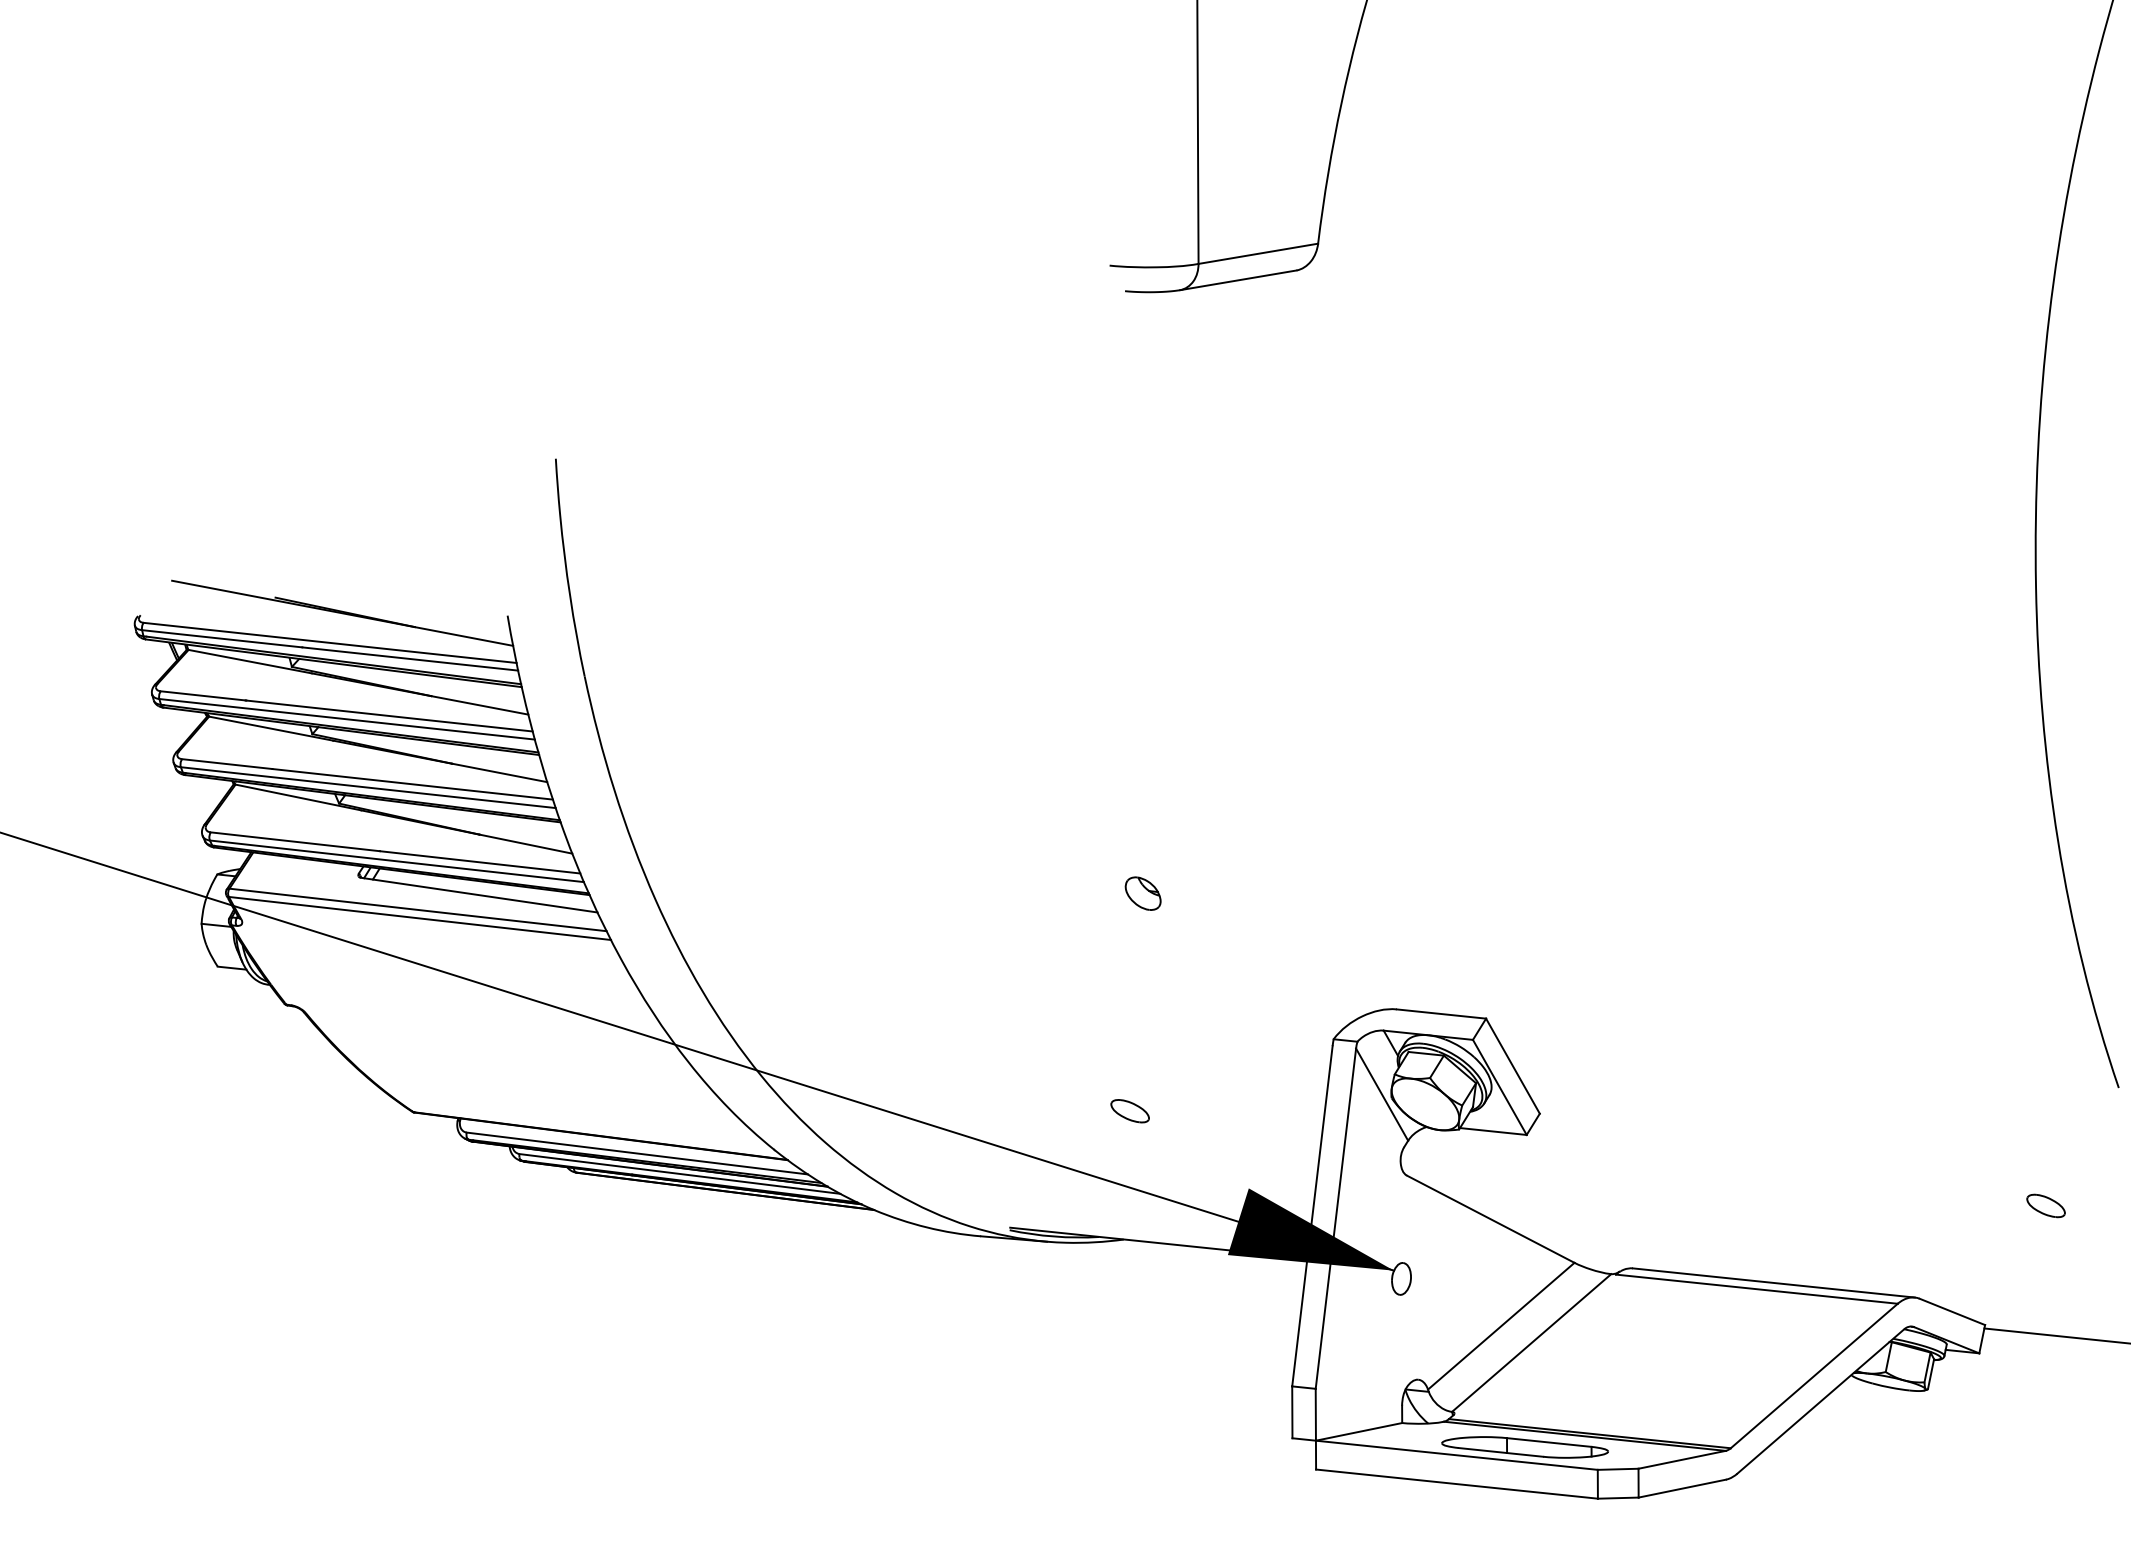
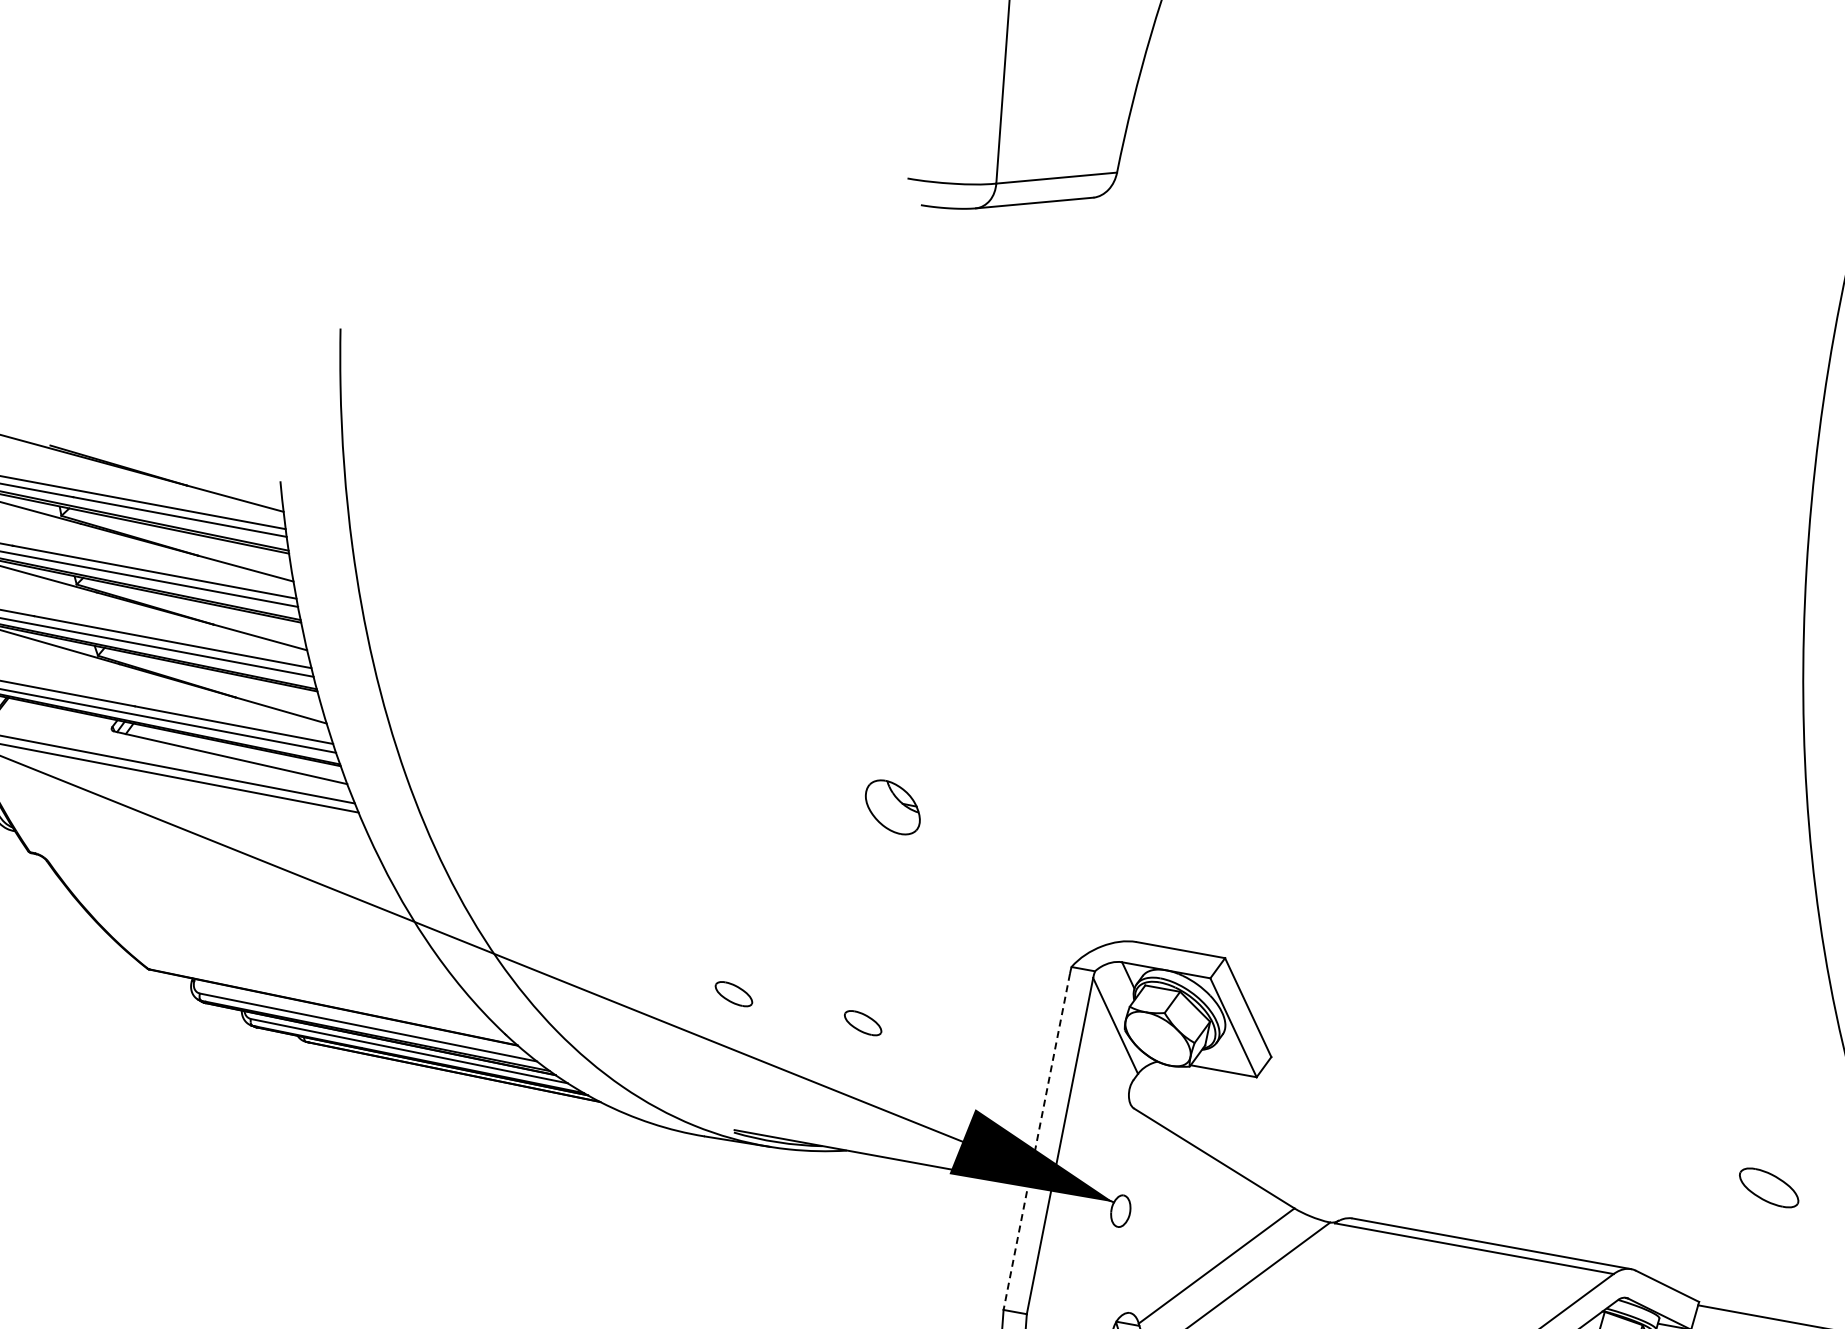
part: (1142, 893) -> (892, 807), size x1.6
part: (998, 1092) -> (733, 994), added
part: (2045, 1205) -> (1768, 1187), size x1.6
line: (1312, 1216) -> (1036, 1142), solid -> dashed

